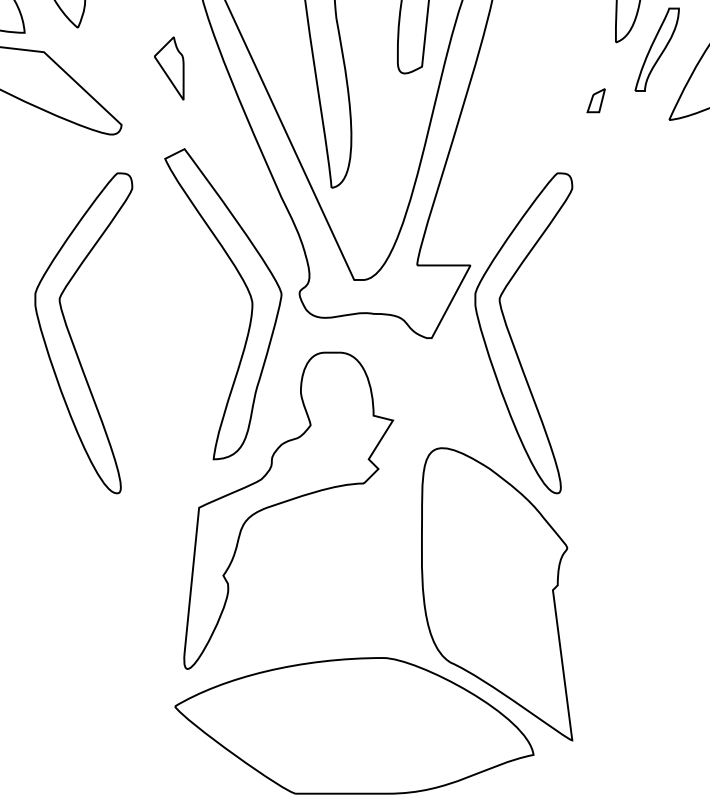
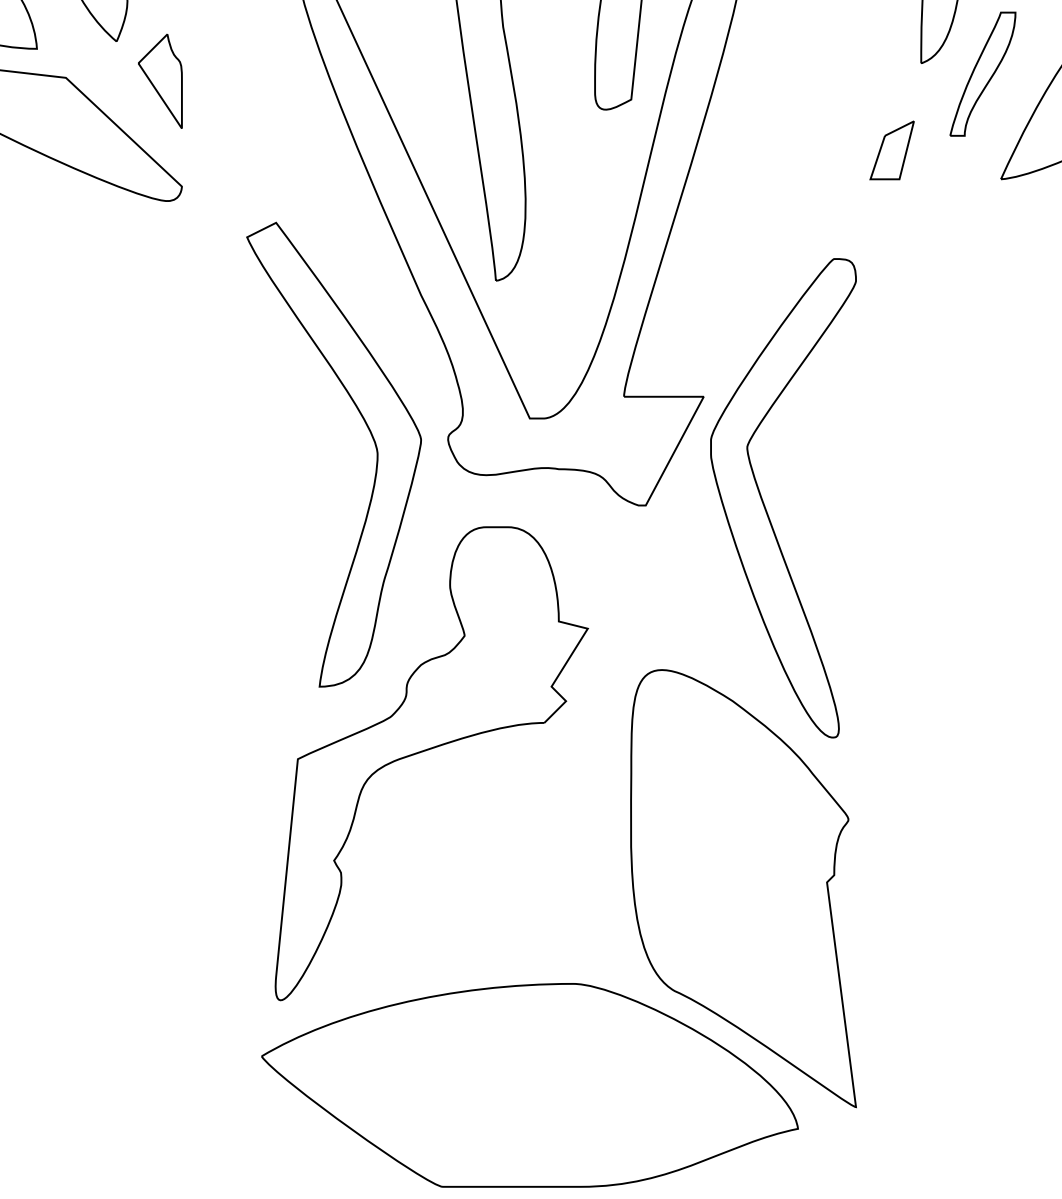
part: (169, 68) -> (160, 81), moved
part: (595, 100) -> (890, 150), size x1.67
part: (71, 336) -> (106, 503), removed

